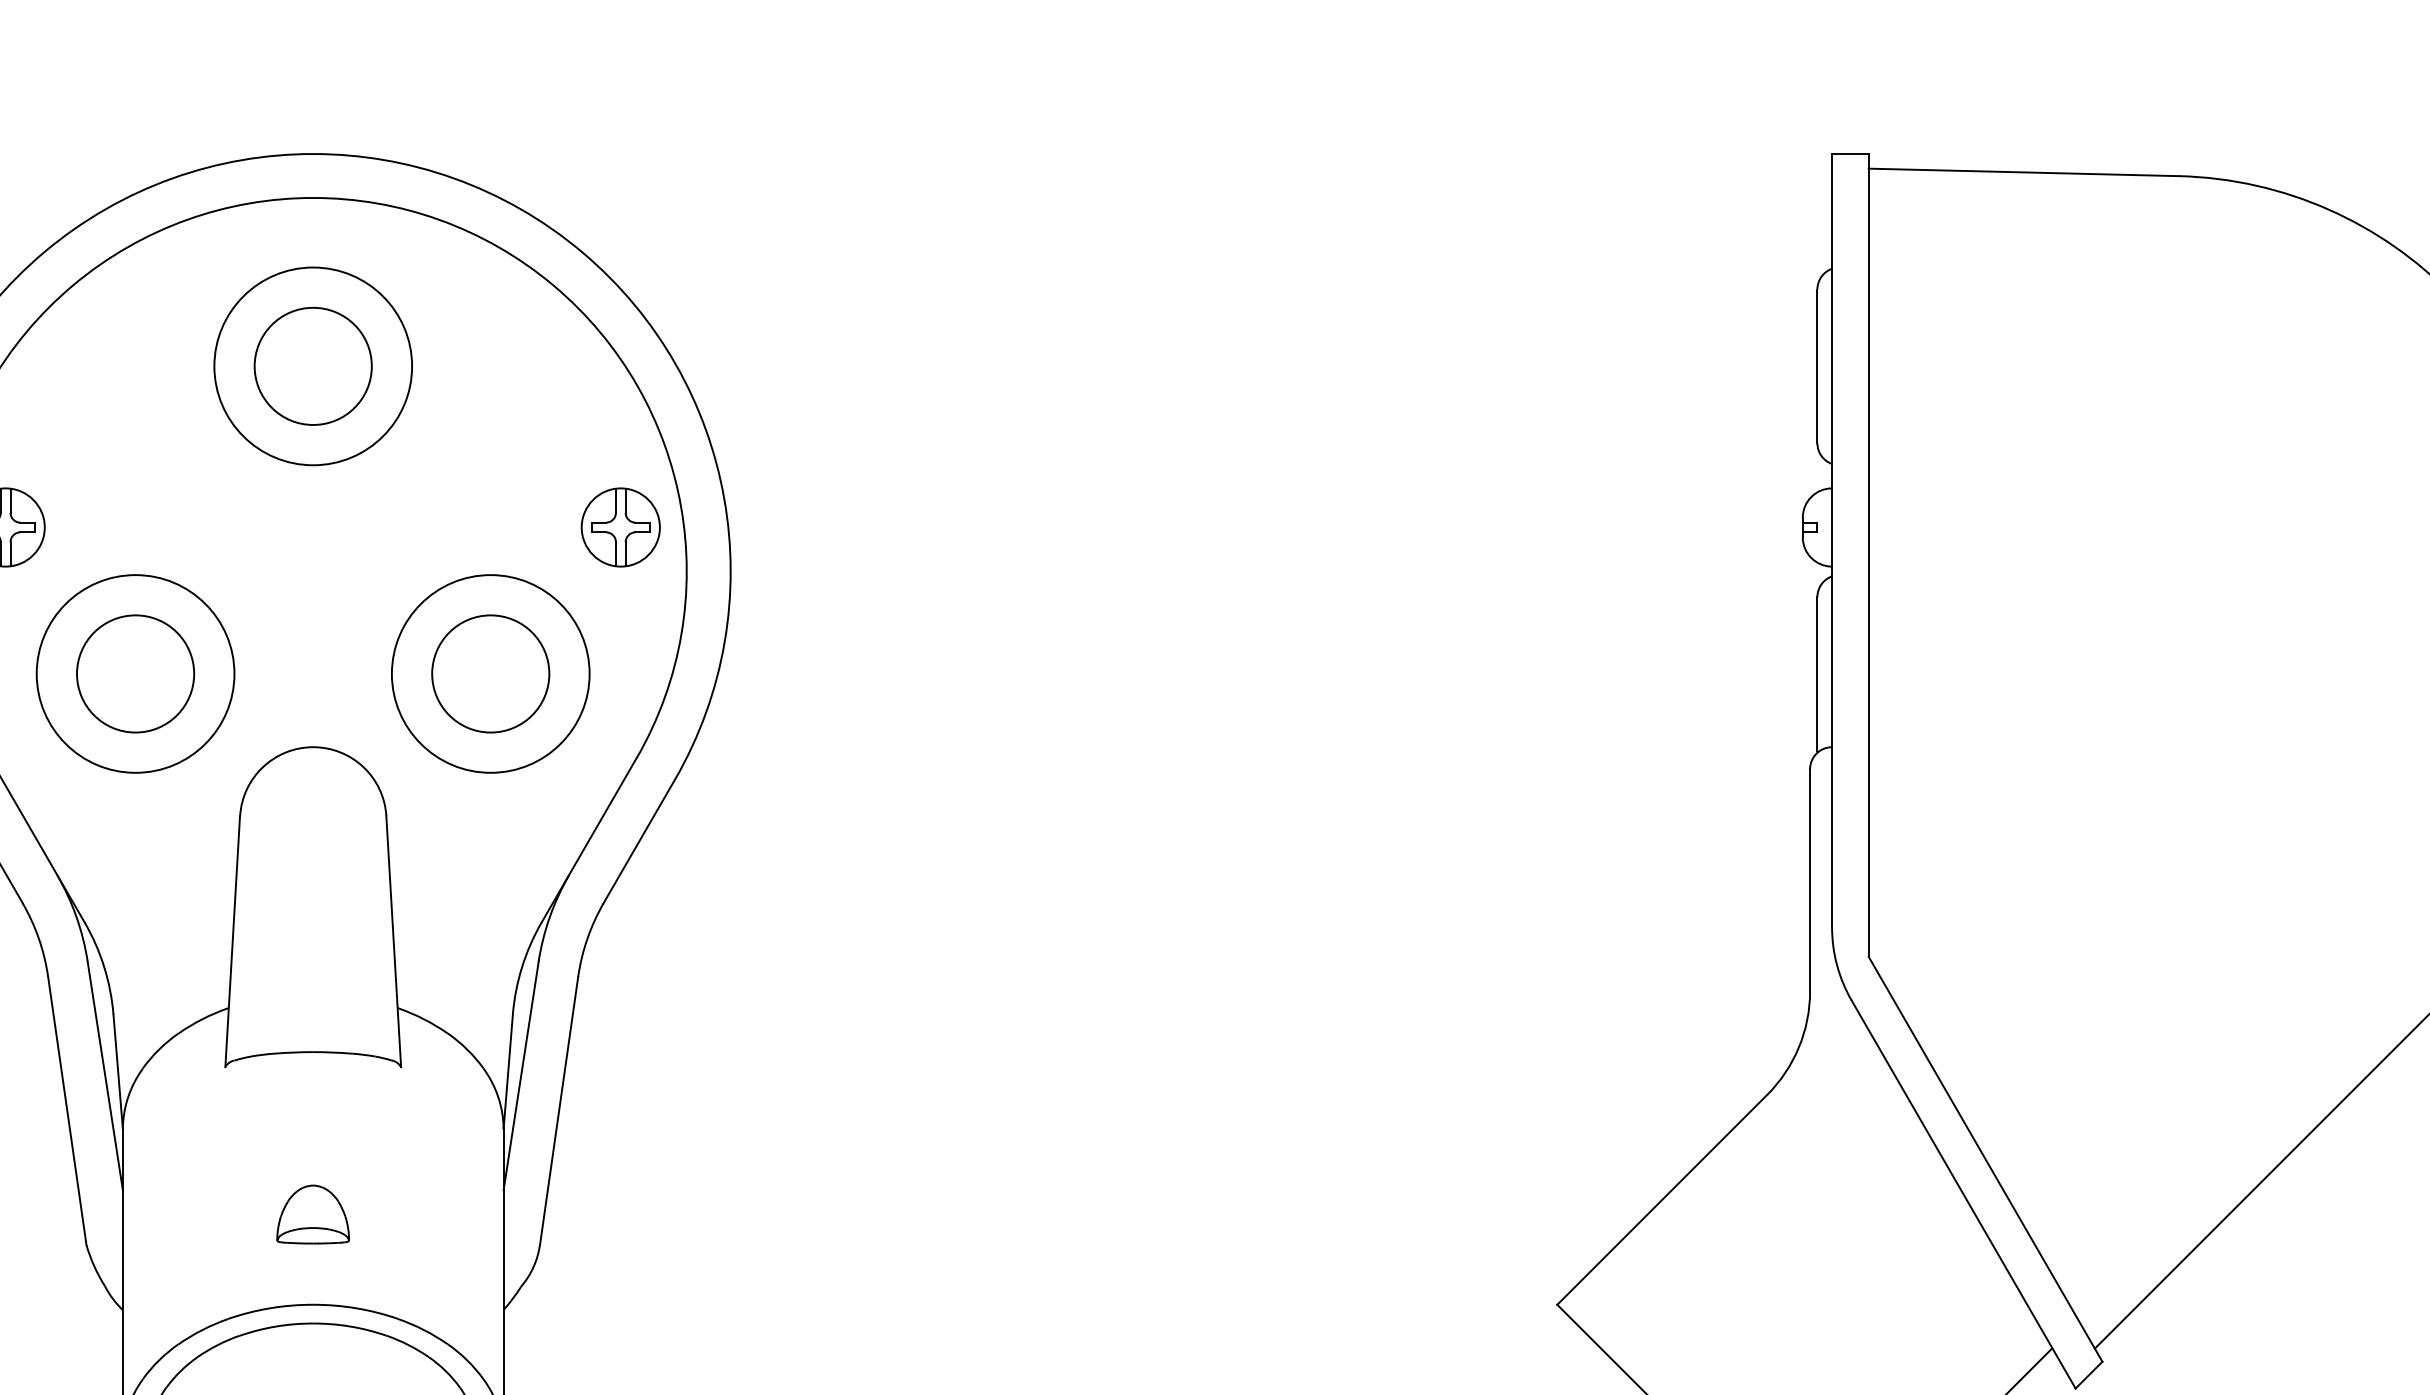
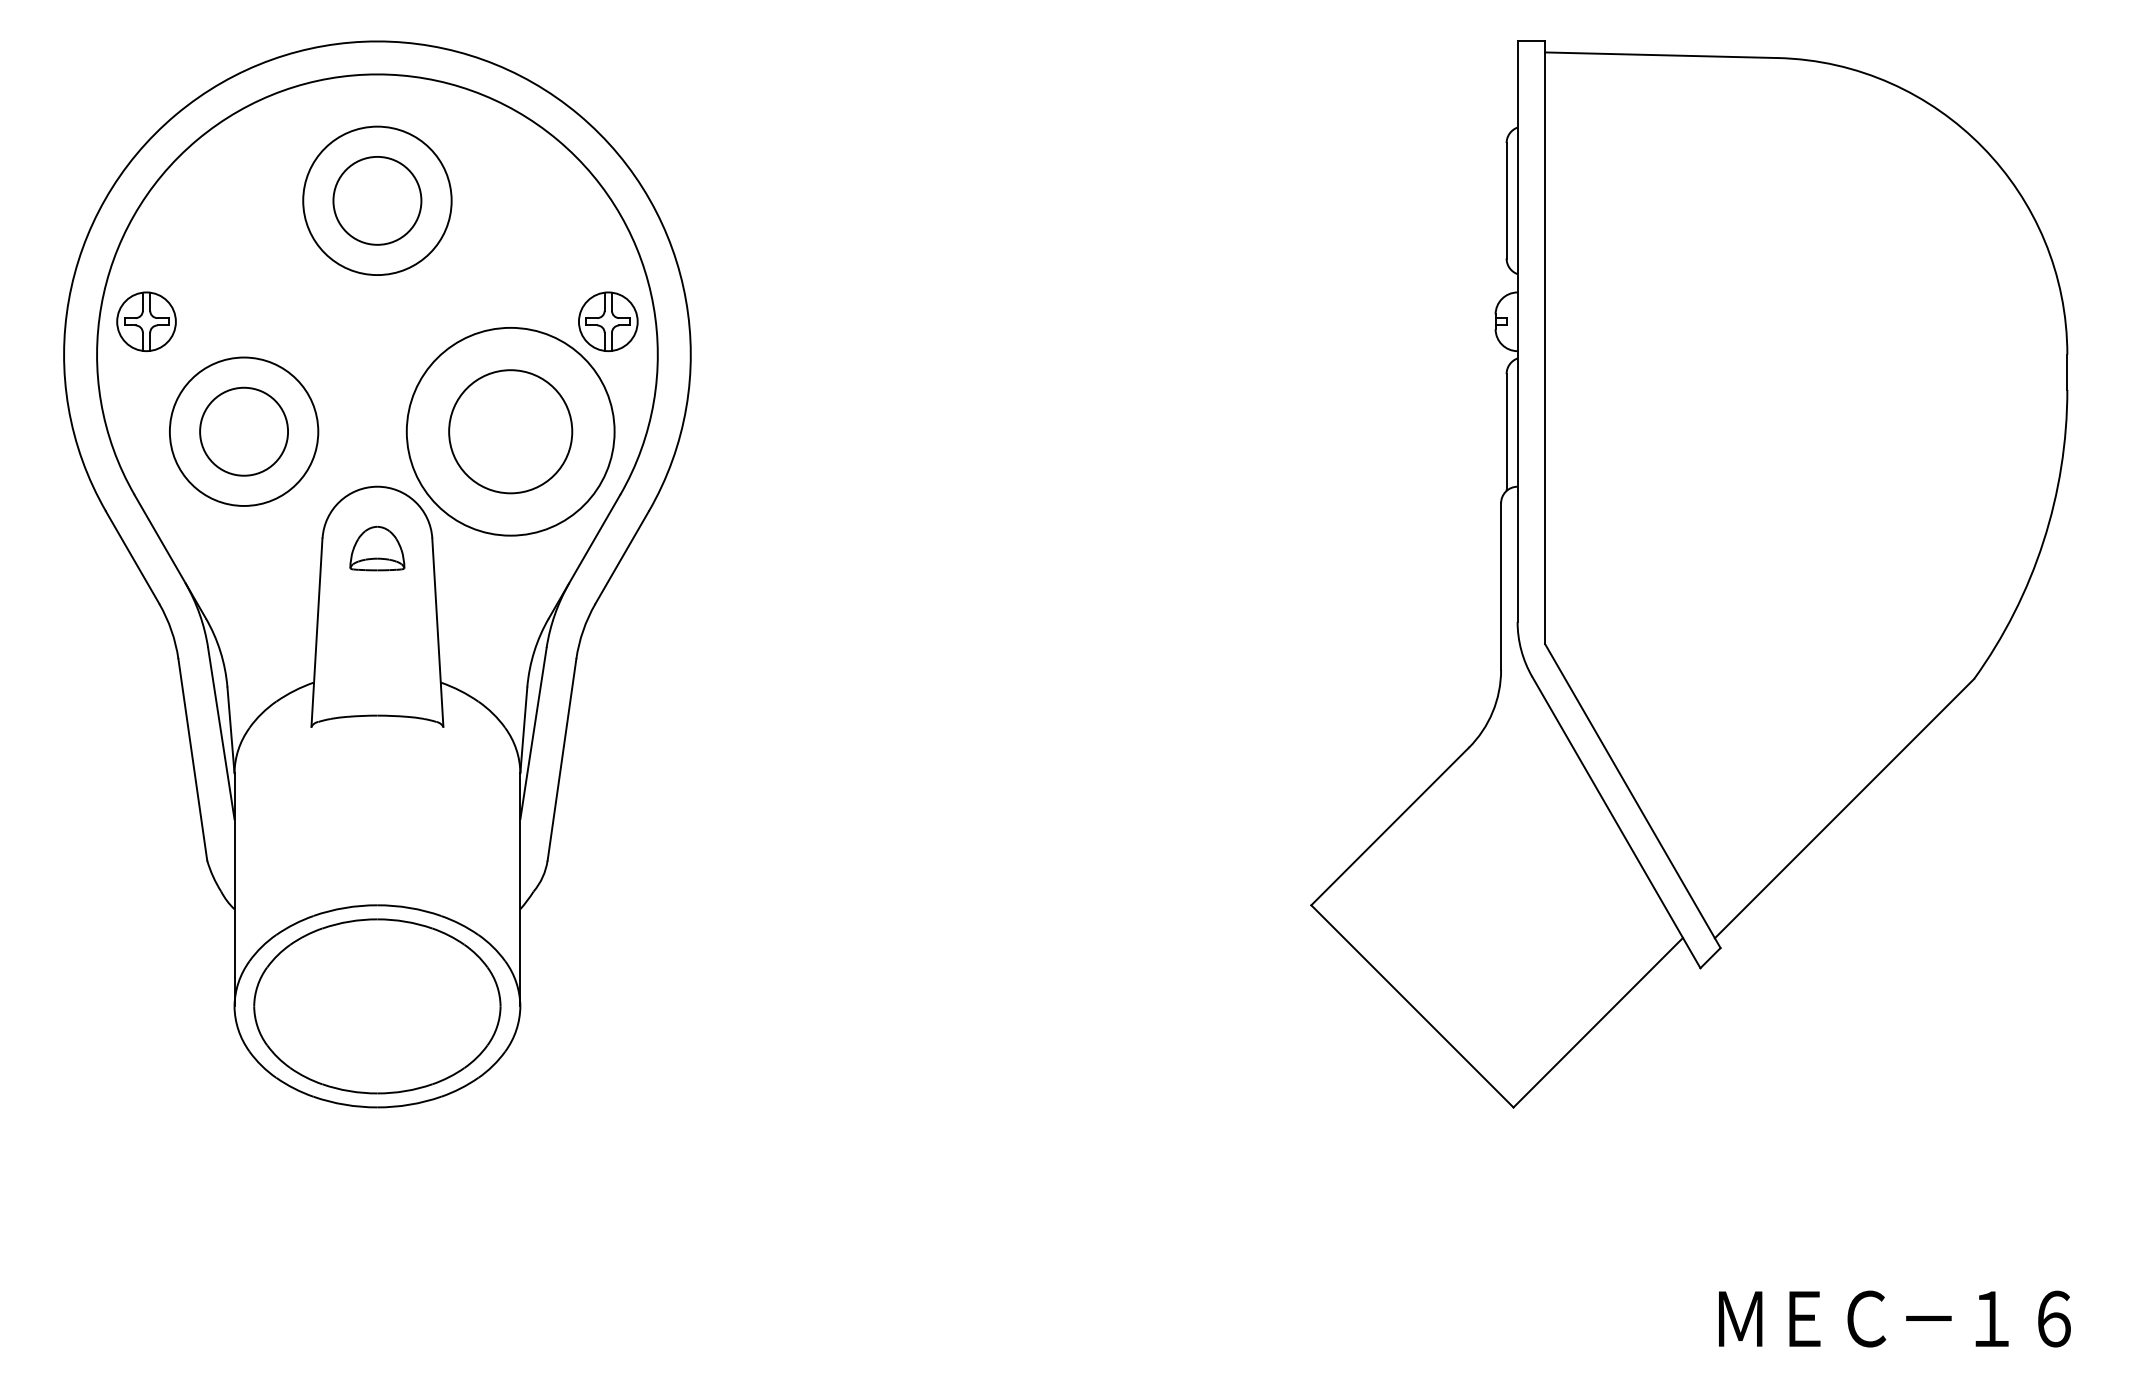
circle: (490, 673) -> (510, 431), size x1.4
circle: (490, 673) -> (510, 431), size x1.4
part: (313, 1214) -> (377, 548), moved

